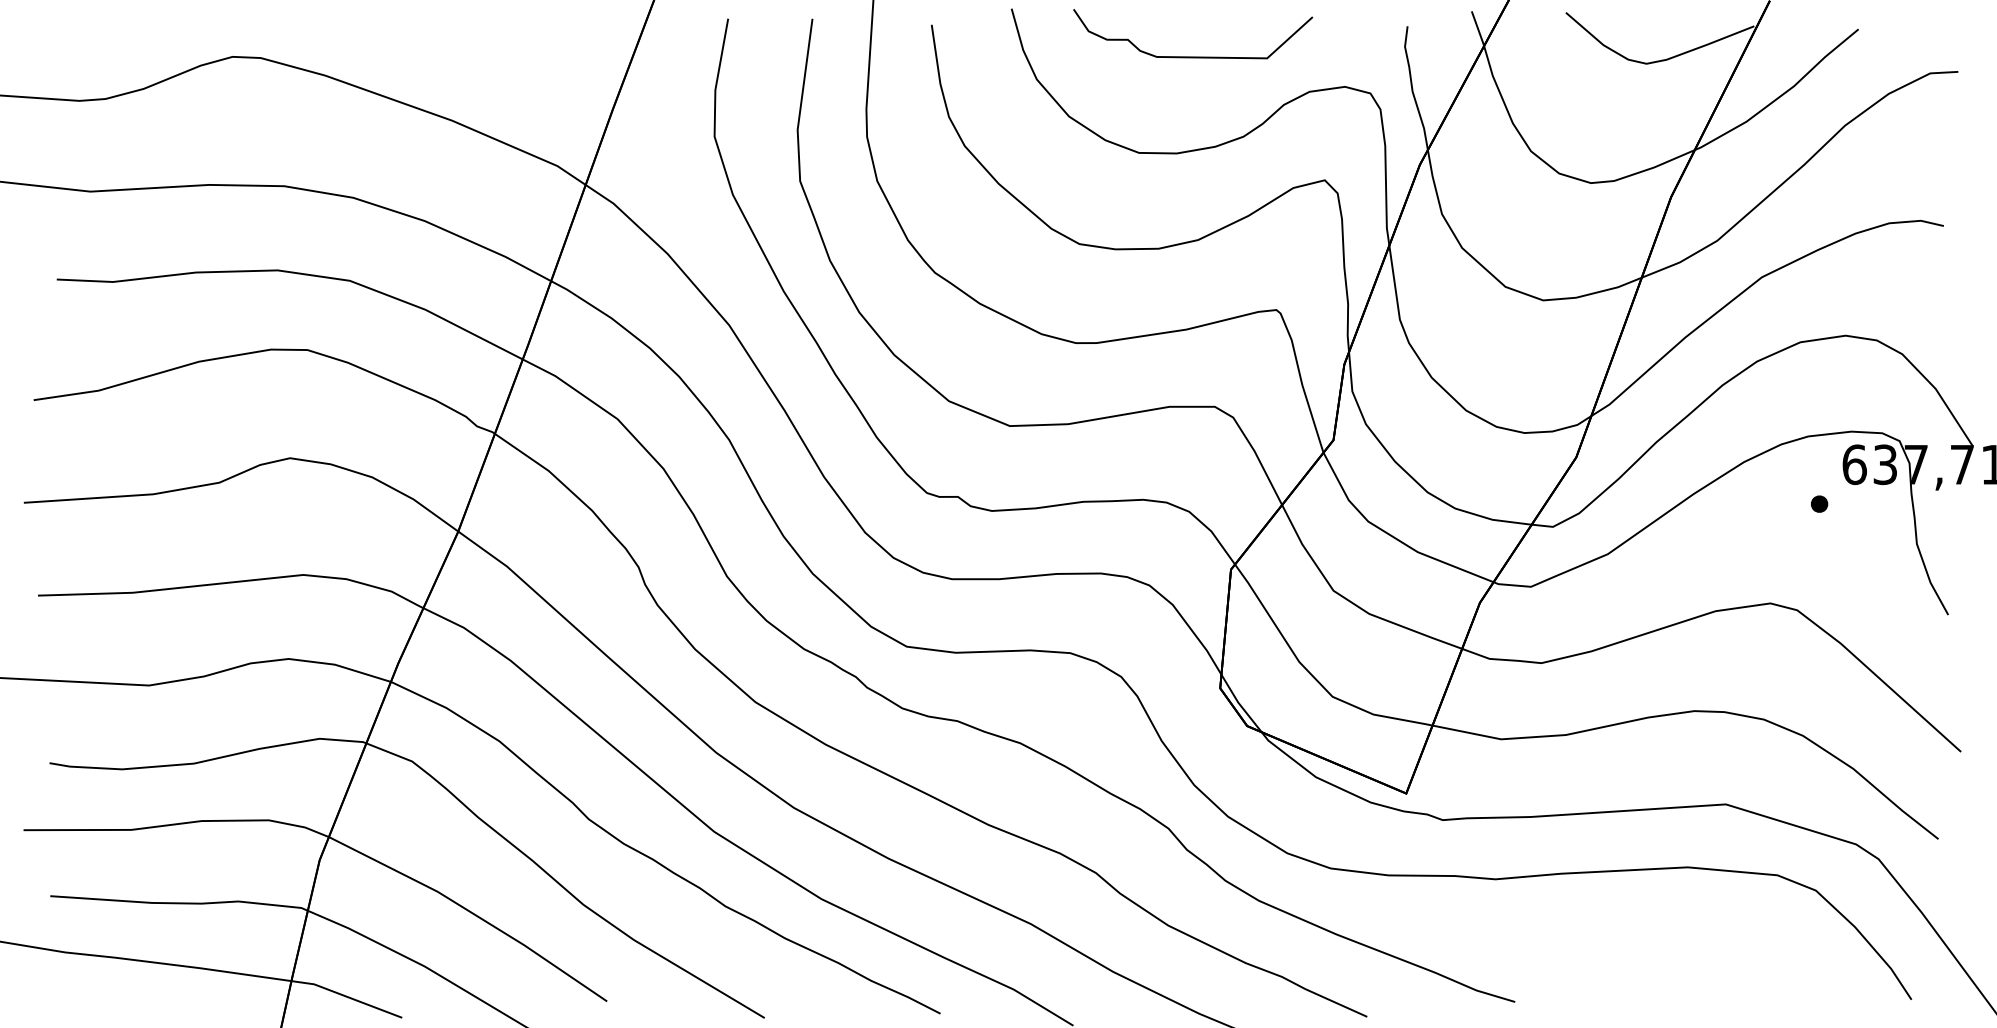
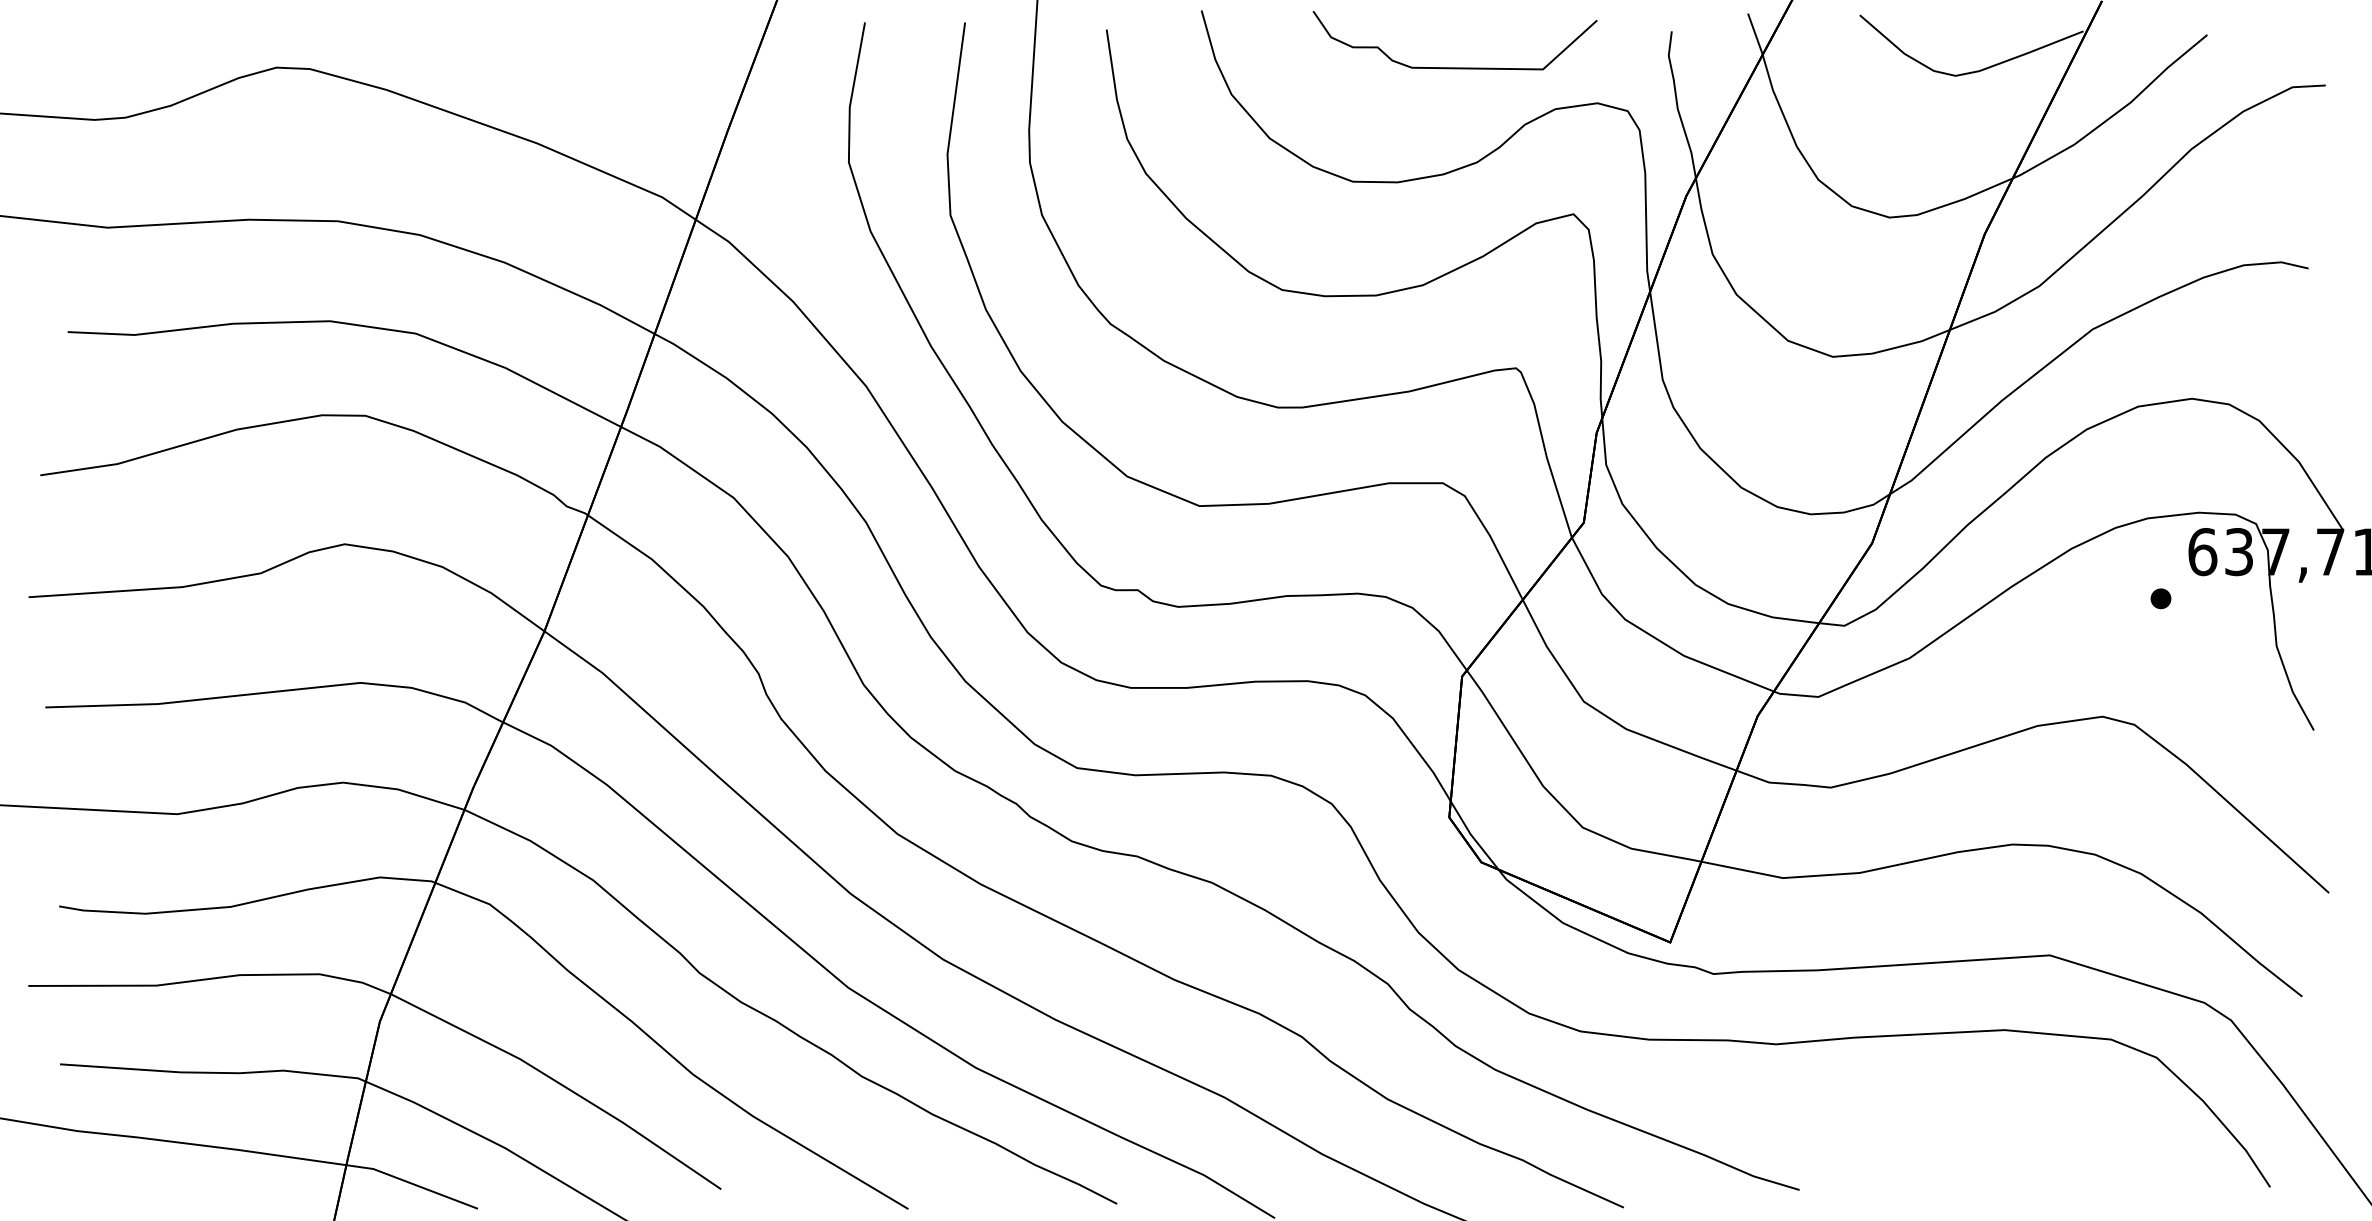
curve: (1192, 56) -> (1454, 67), moved

